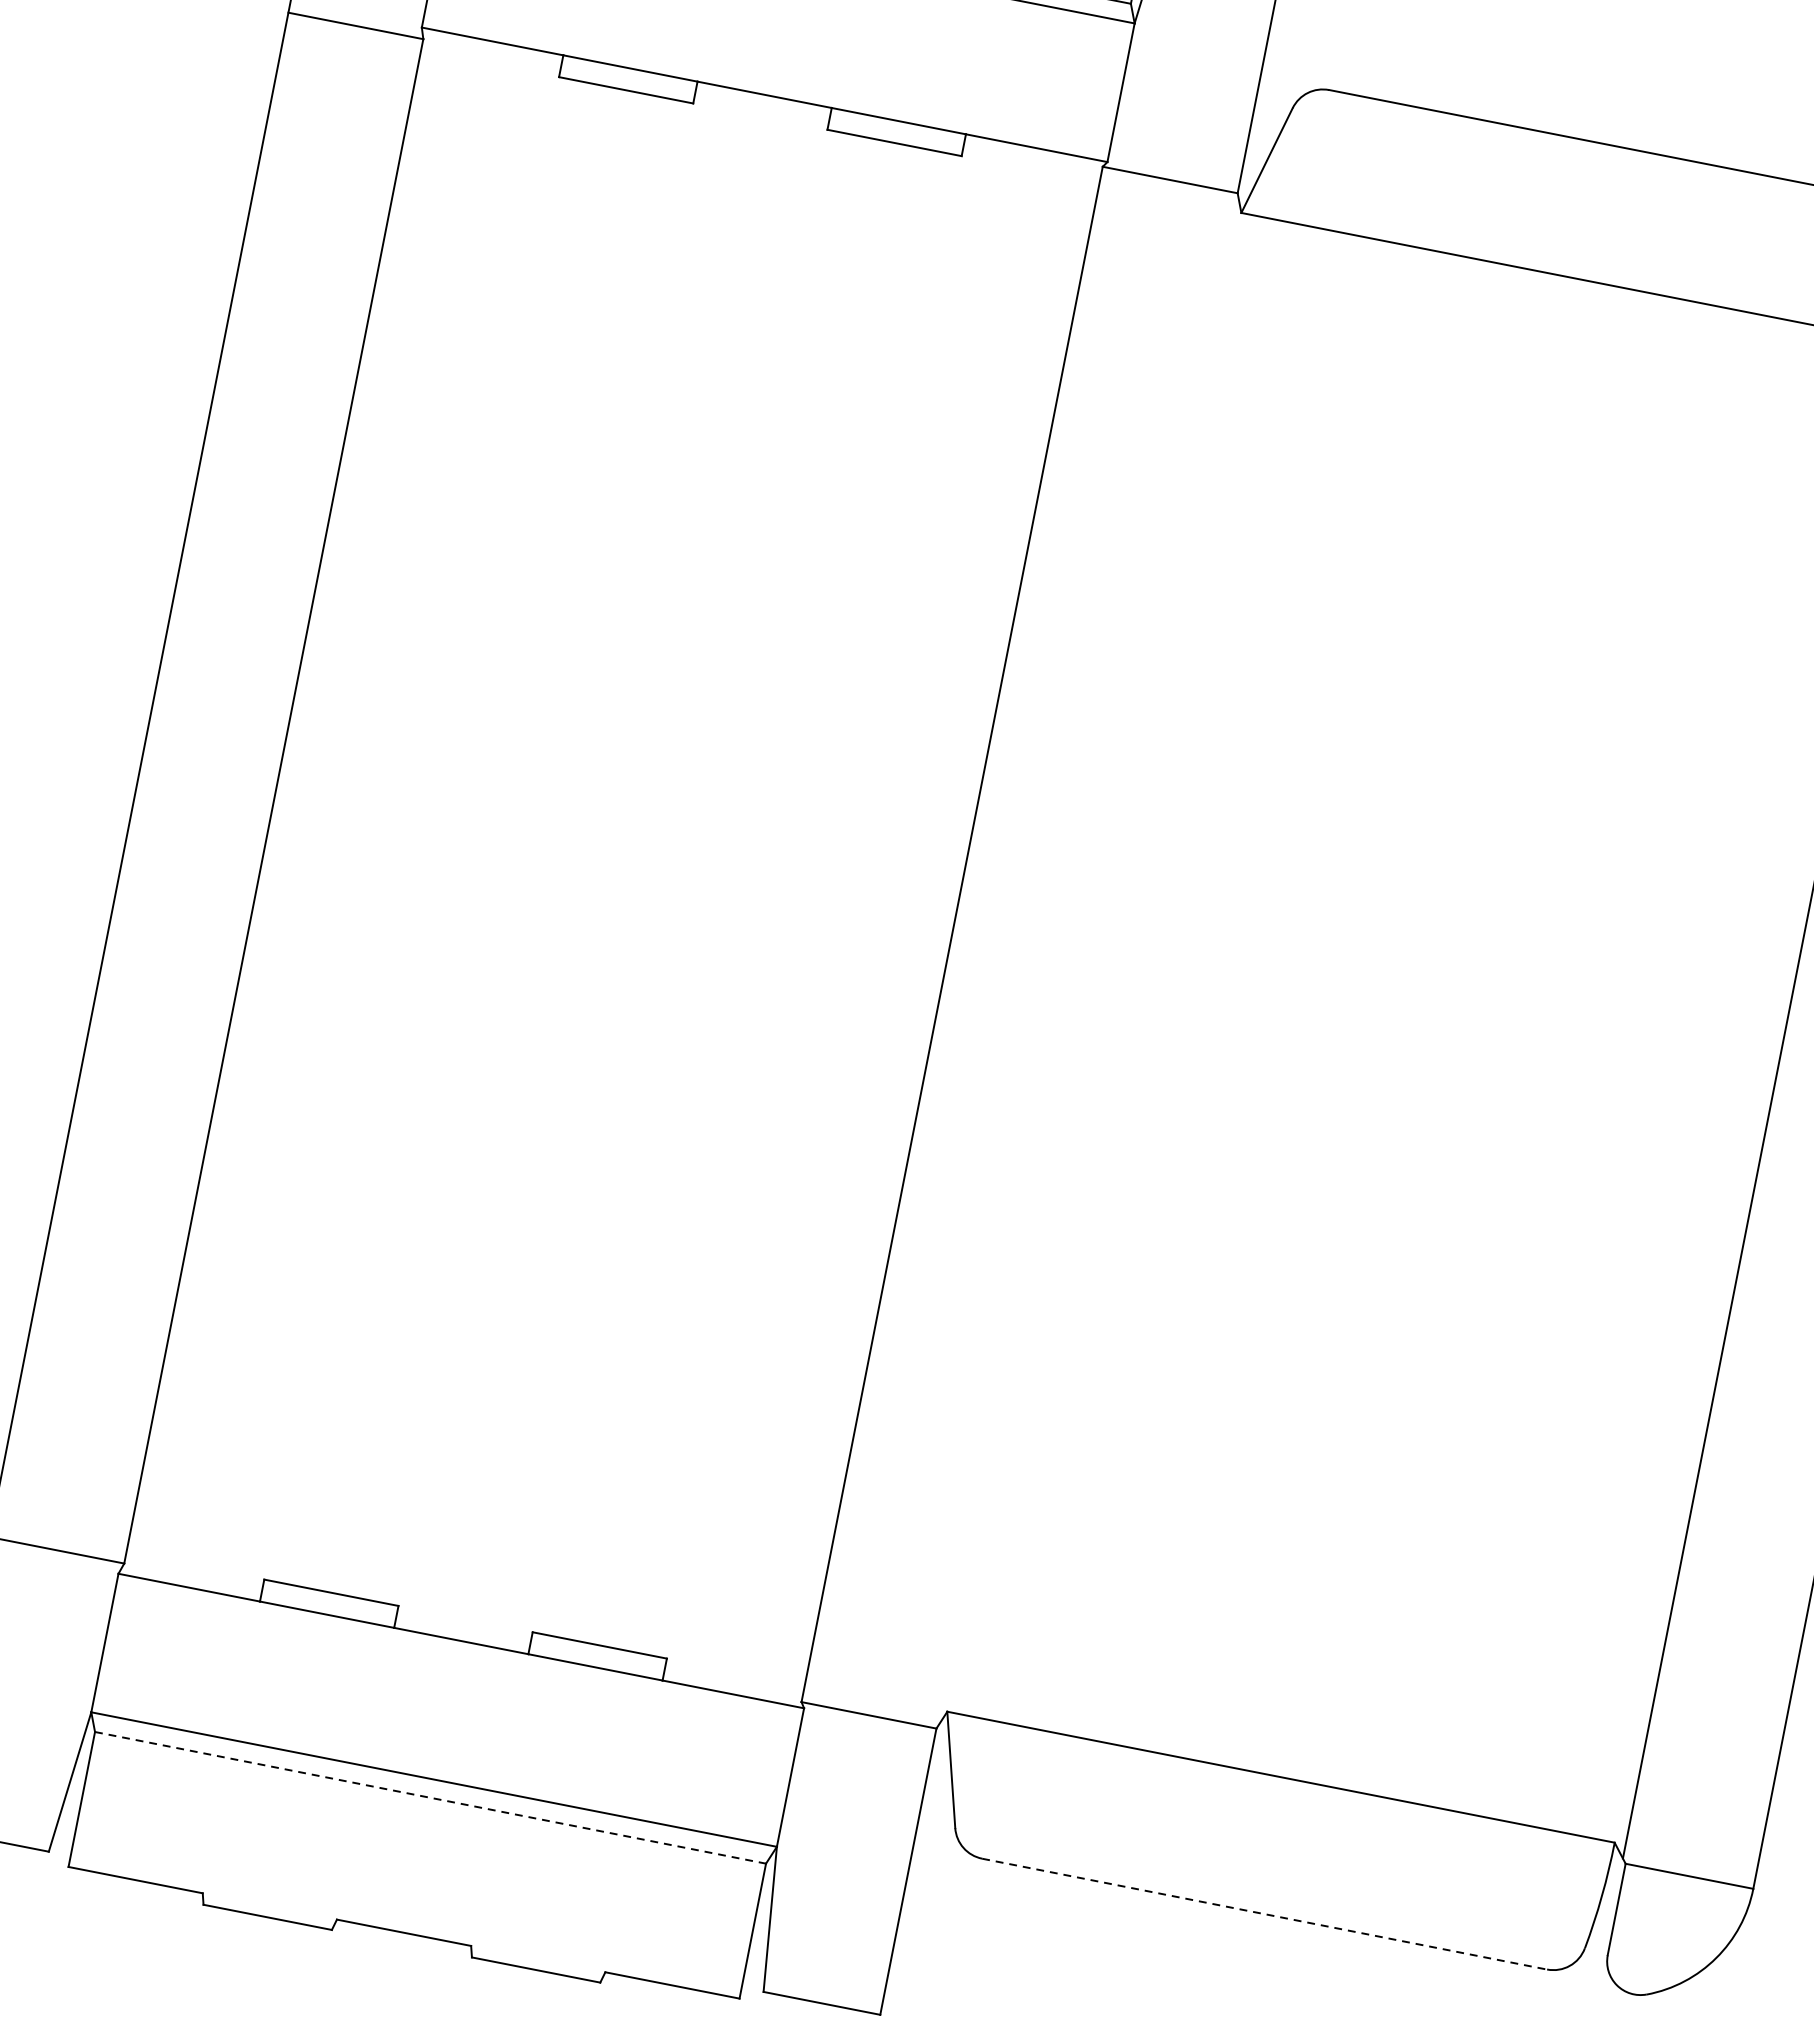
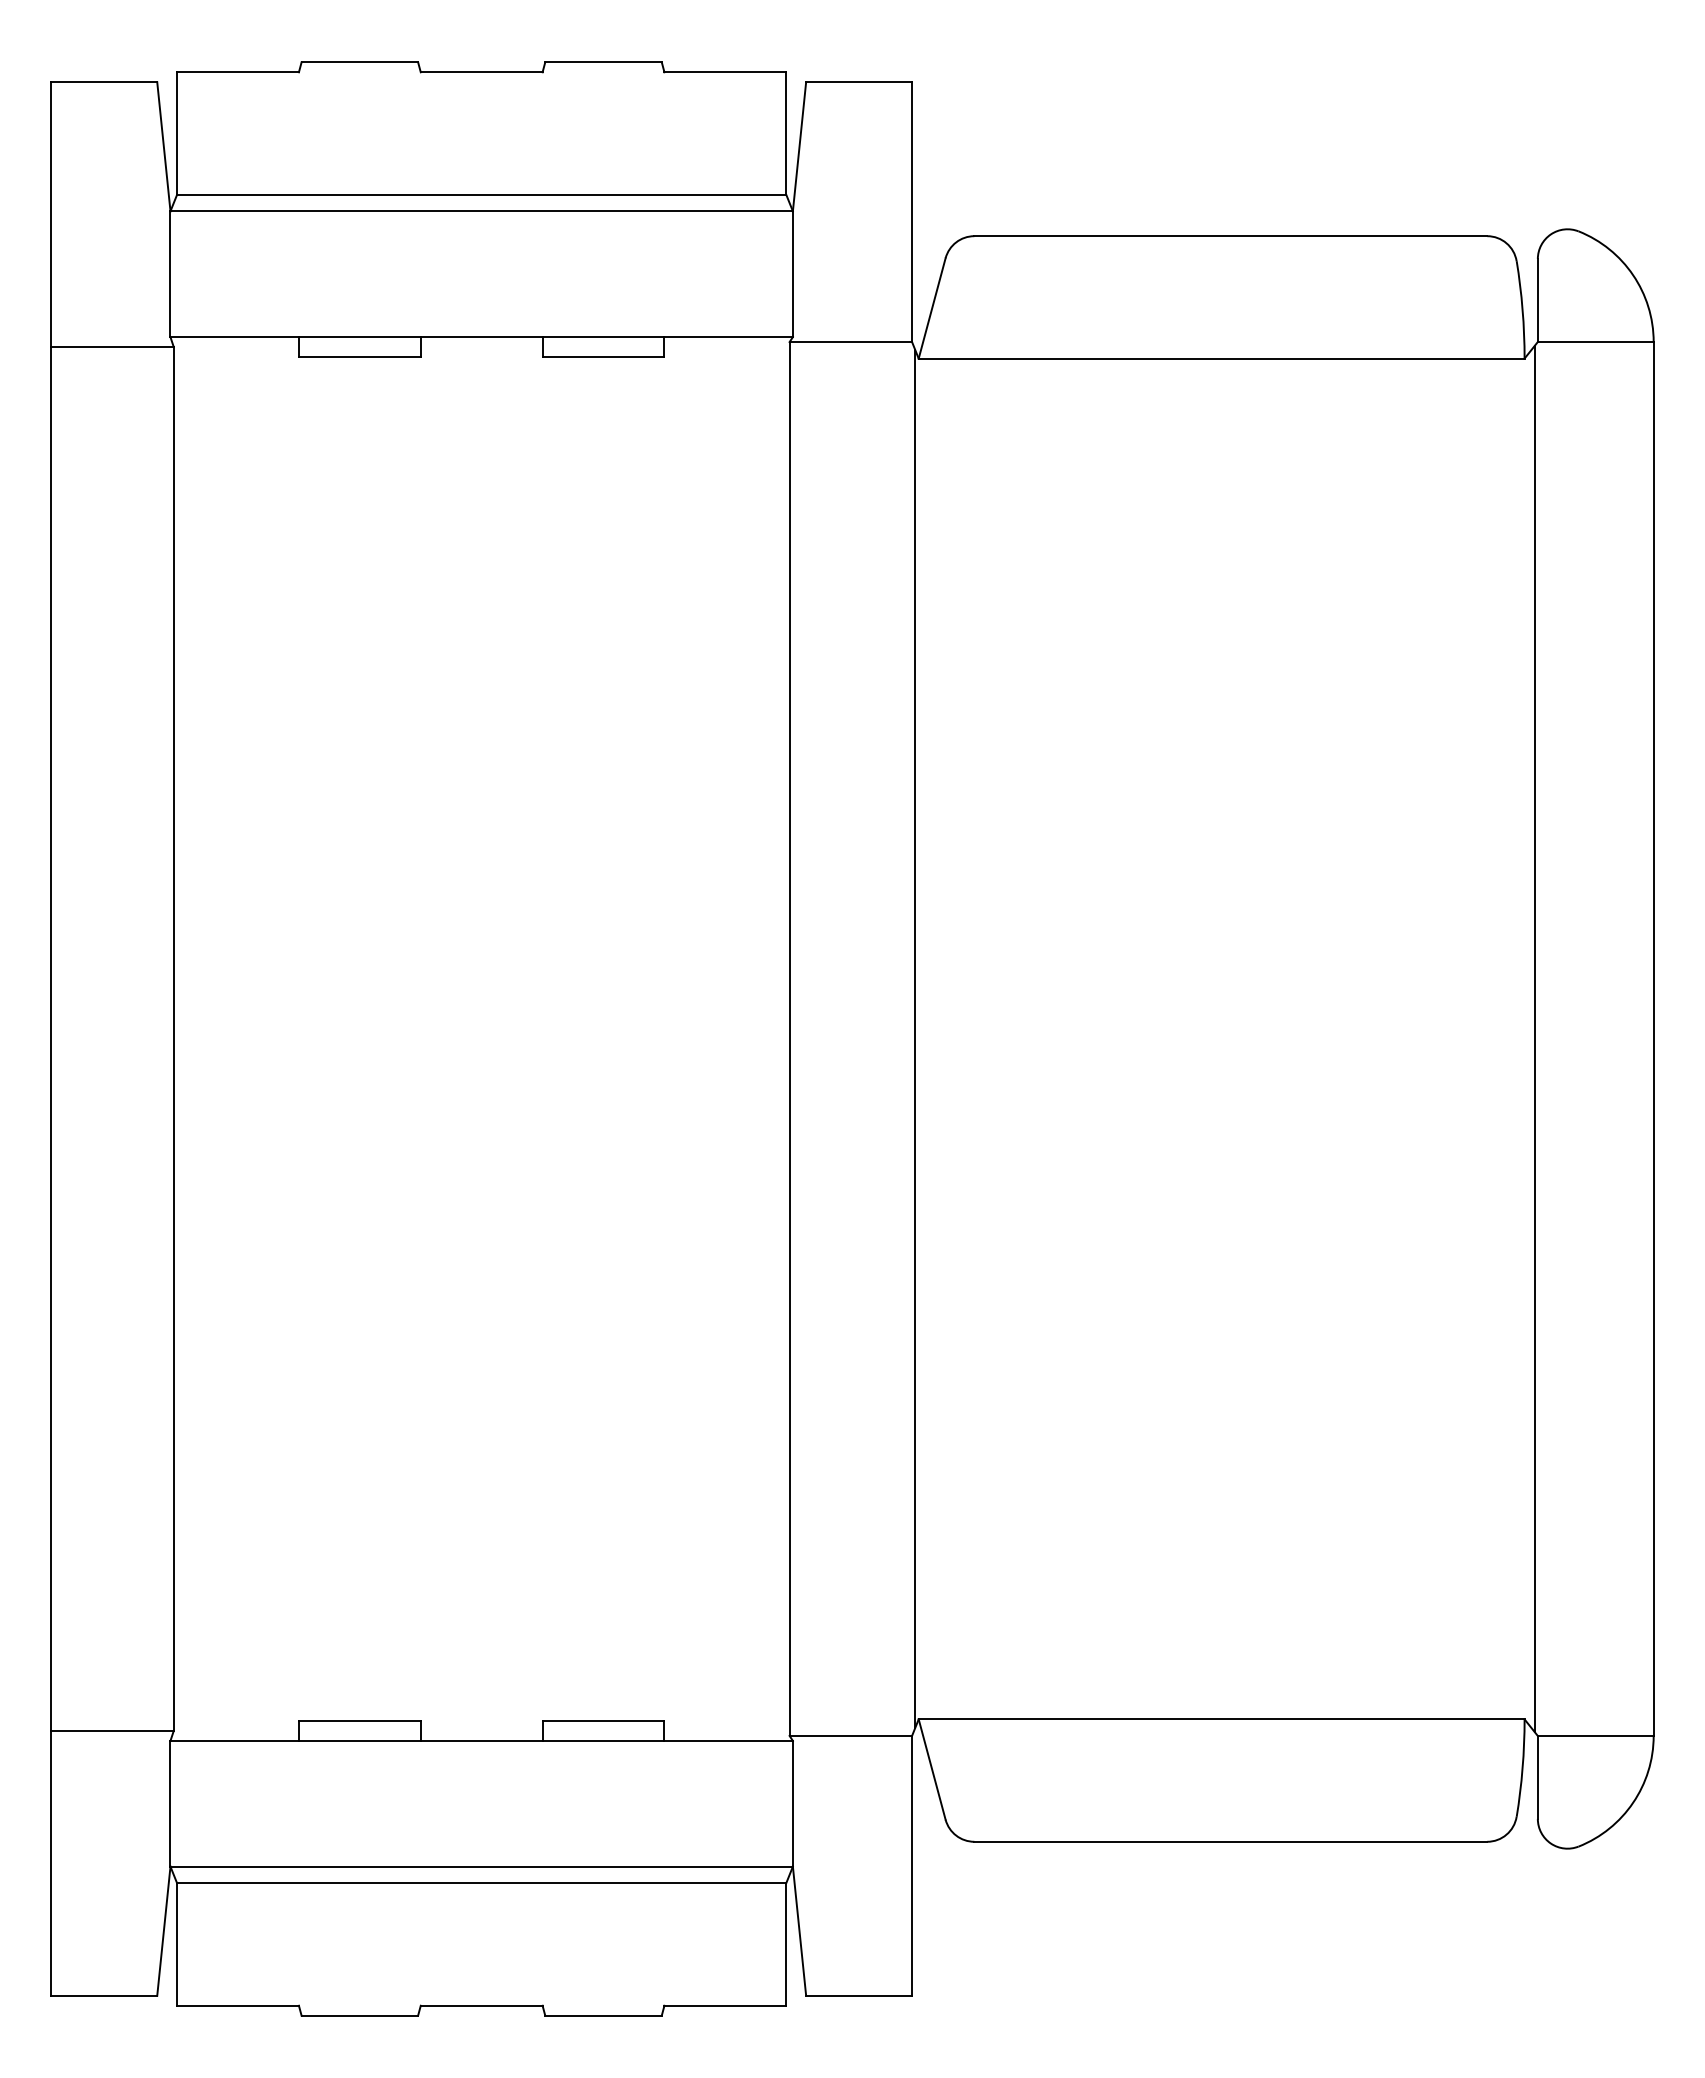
line: (1090, 961) -> (915, 1038), added
line: (430, 1798) -> (481, 1883), dashed -> solid
line: (1265, 1913) -> (1231, 1841), dashed -> solid

